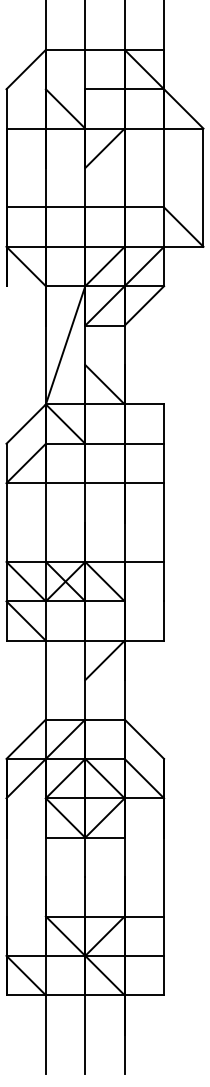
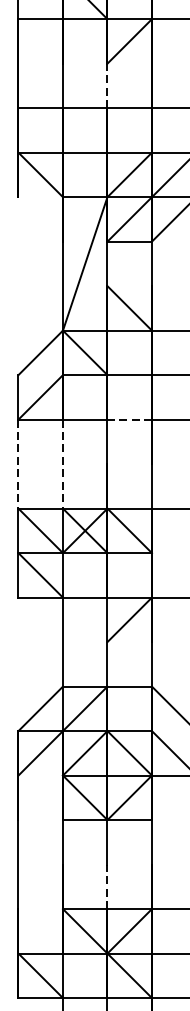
line: (85, 187) -> (107, 85), solid -> dashed
line: (105, 483) -> (130, 419), solid -> dashed
line: (6, 523) -> (18, 465), solid -> dashed
line: (45, 523) -> (62, 465), solid -> dashed
line: (85, 896) -> (107, 886), solid -> dashed

